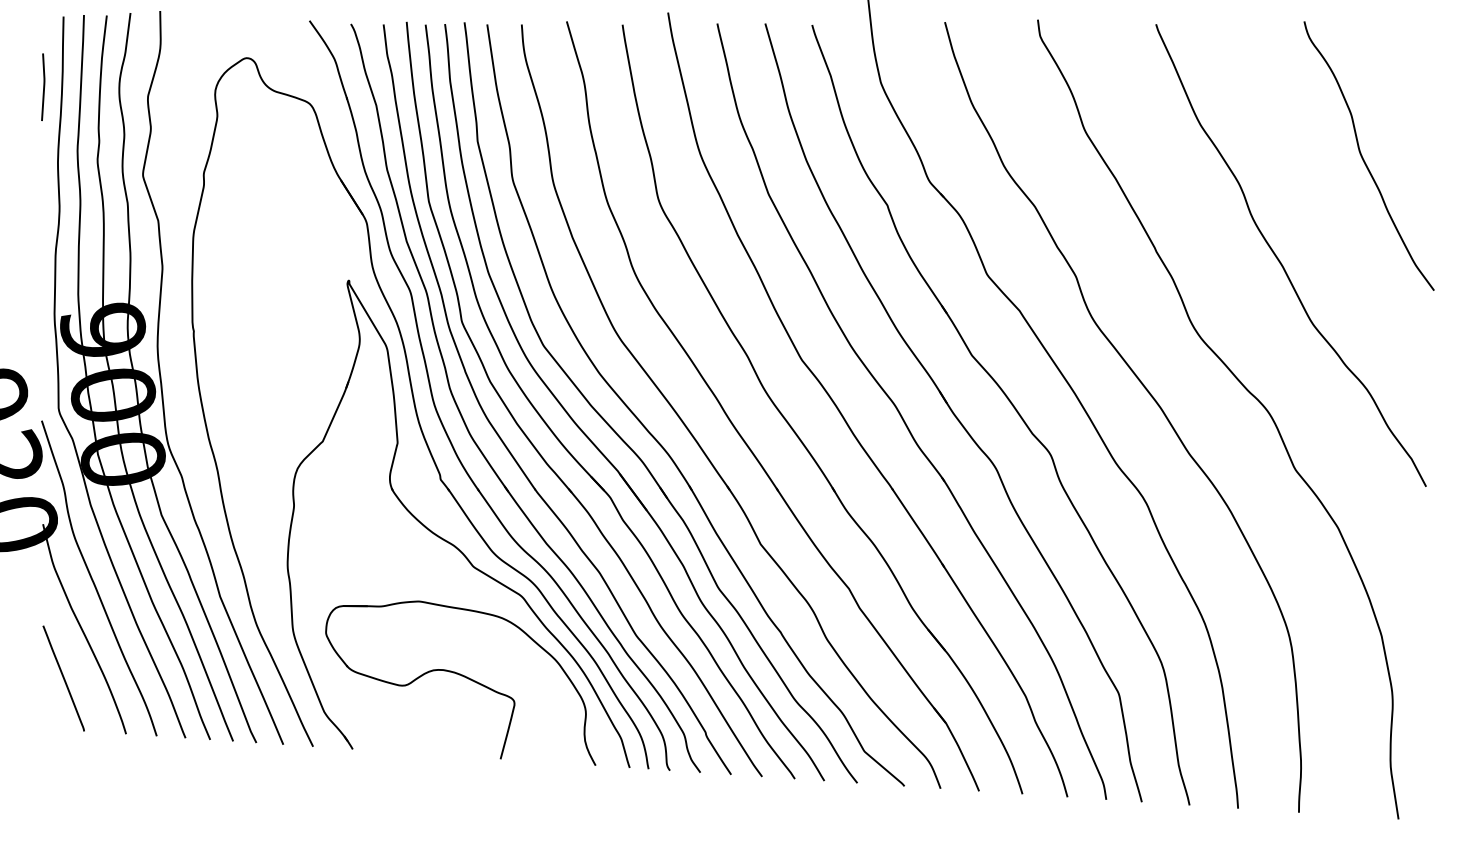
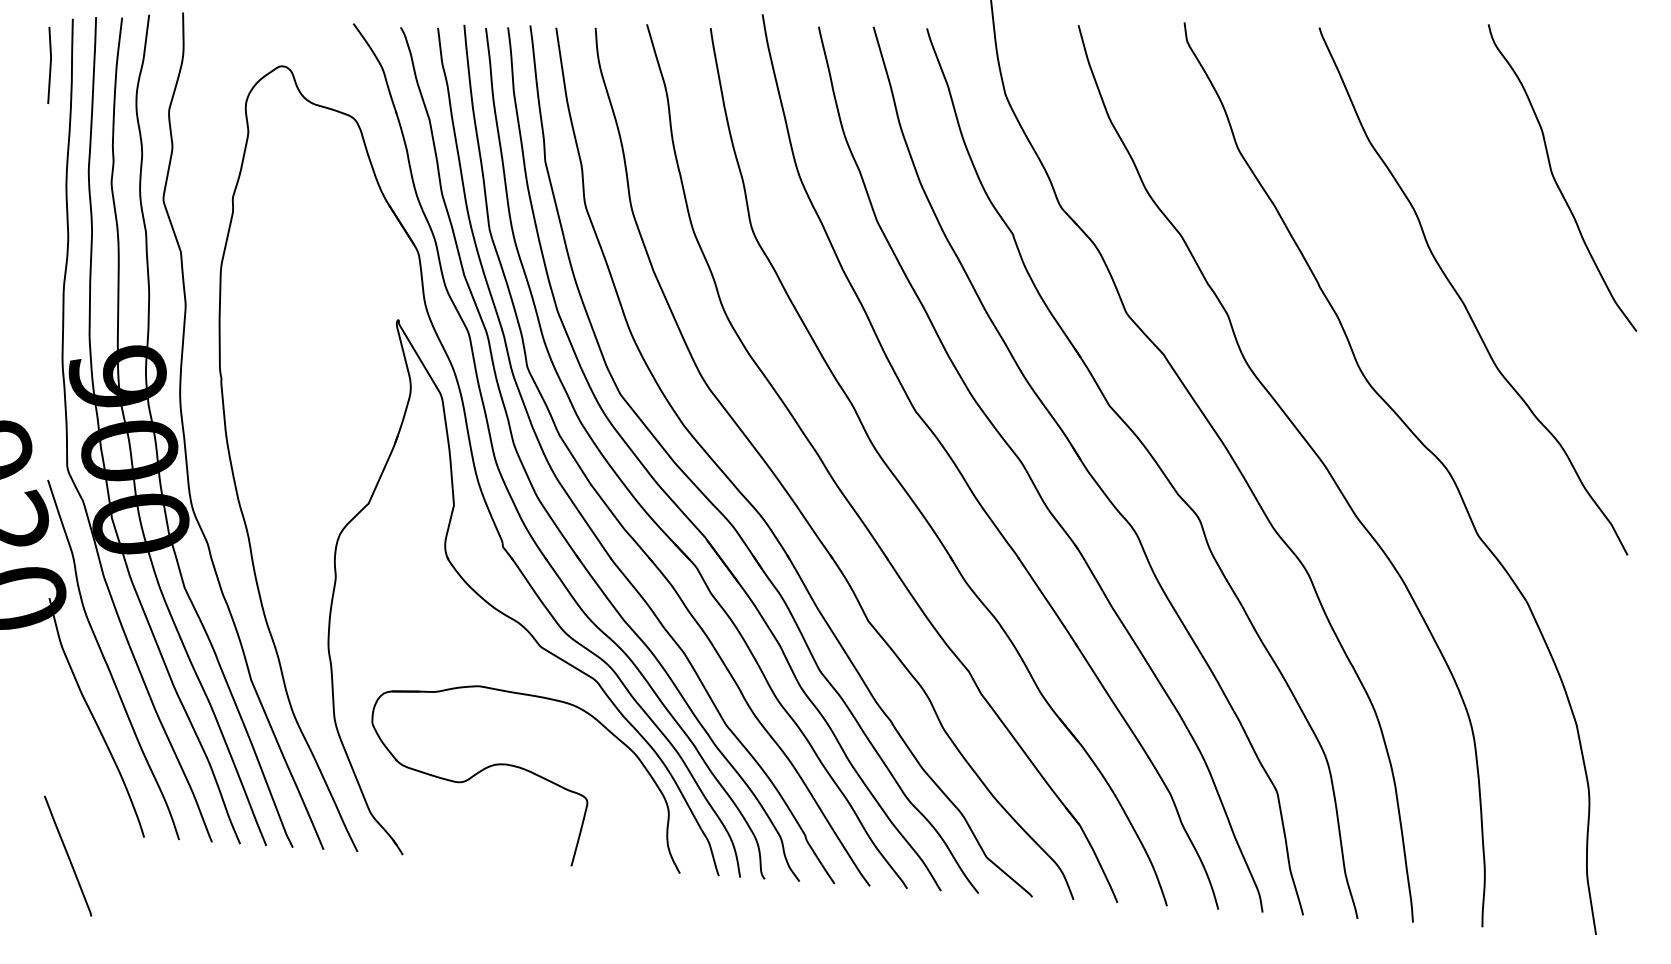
curve: (43, 86) -> (49, 64), moved
line: (63, 677) -> (67, 855), moved

